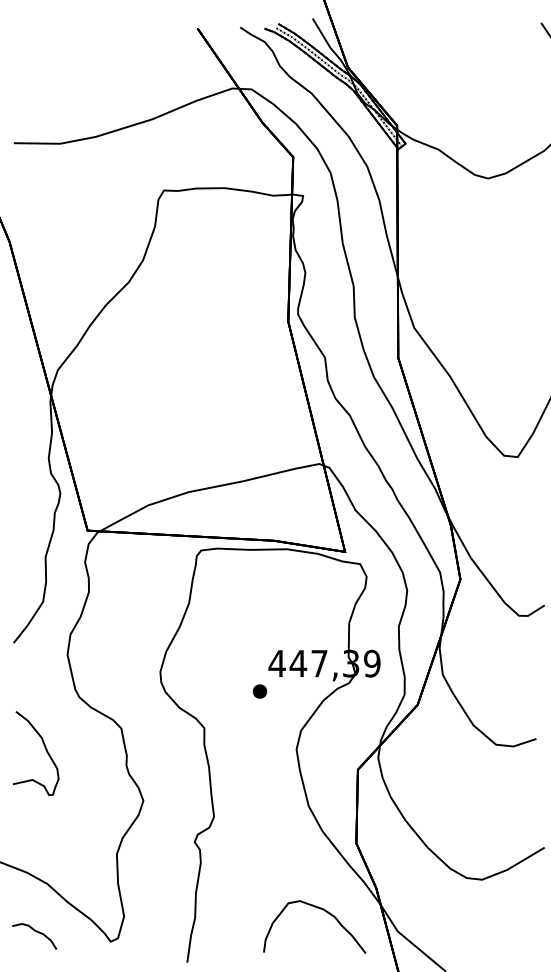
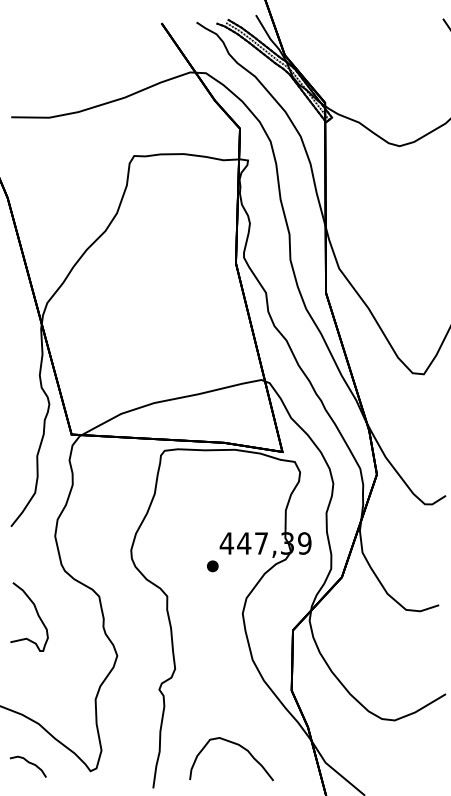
curve: (321, 910) -> (237, 745), moved

